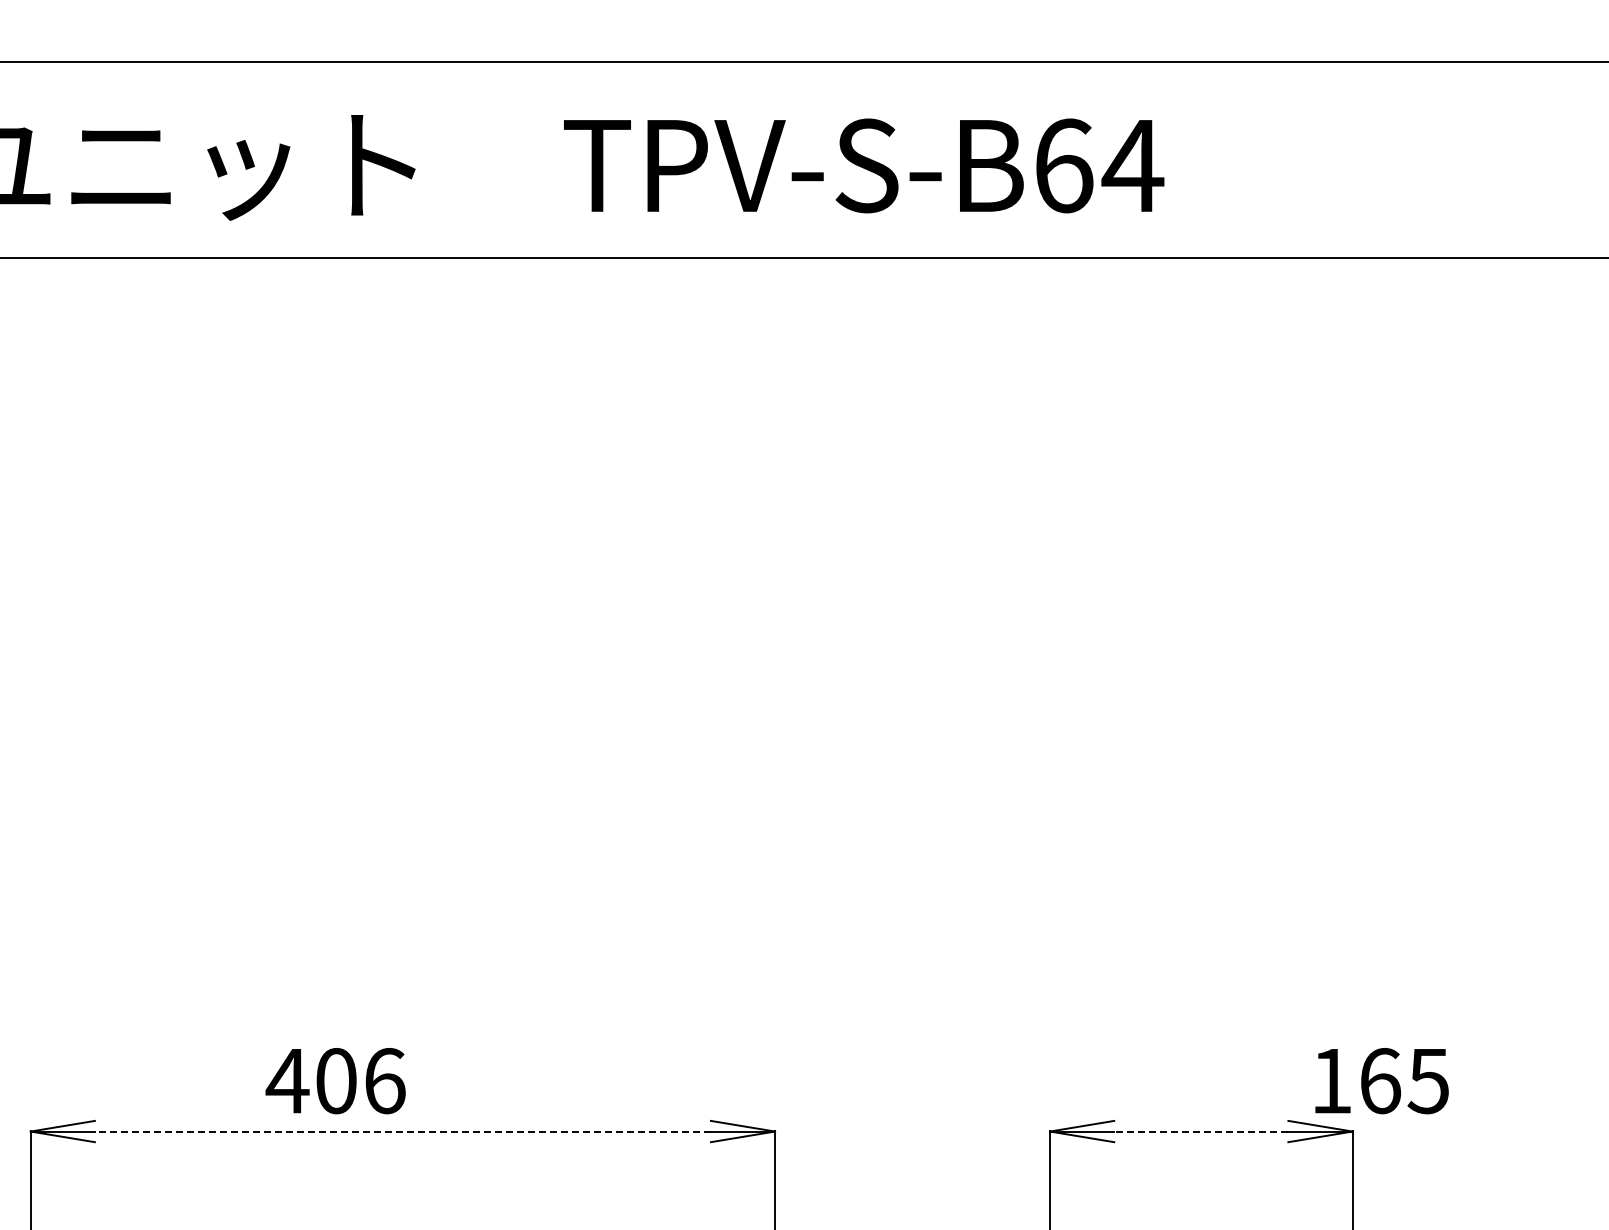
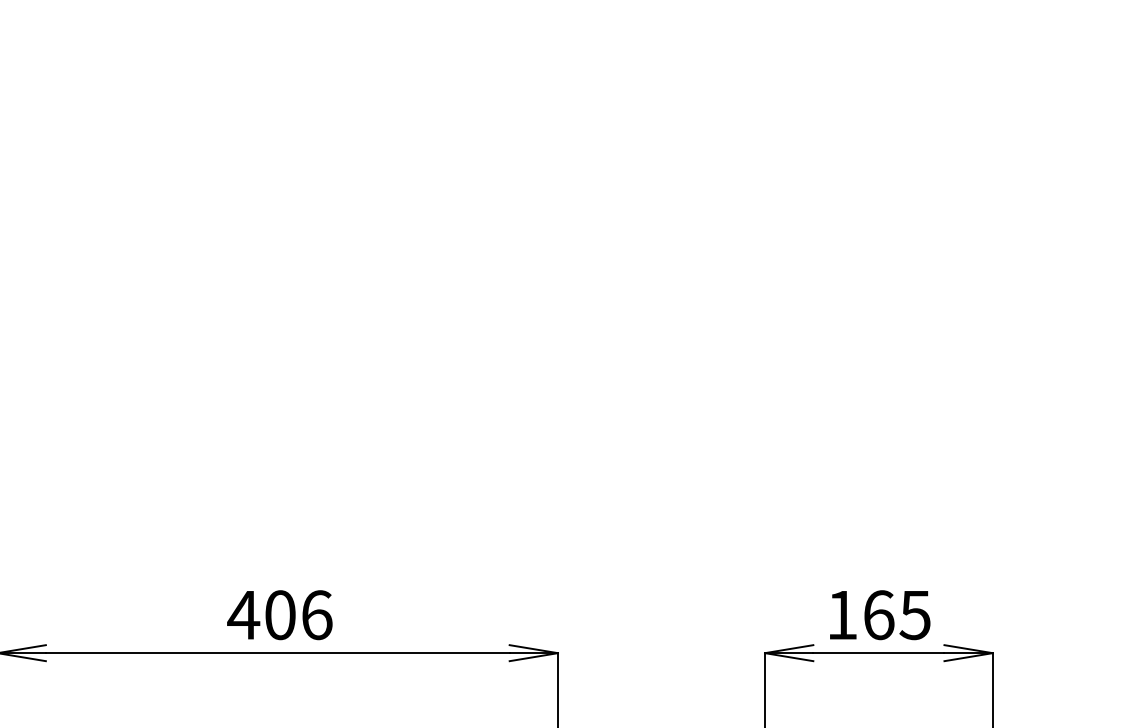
text: (335, 1081) -> (279, 615), moved
text: (1381, 1081) -> (879, 615), moved
line: (402, 1131) -> (277, 653), dashed -> solid
line: (1200, 1131) -> (878, 653), dashed -> solid

